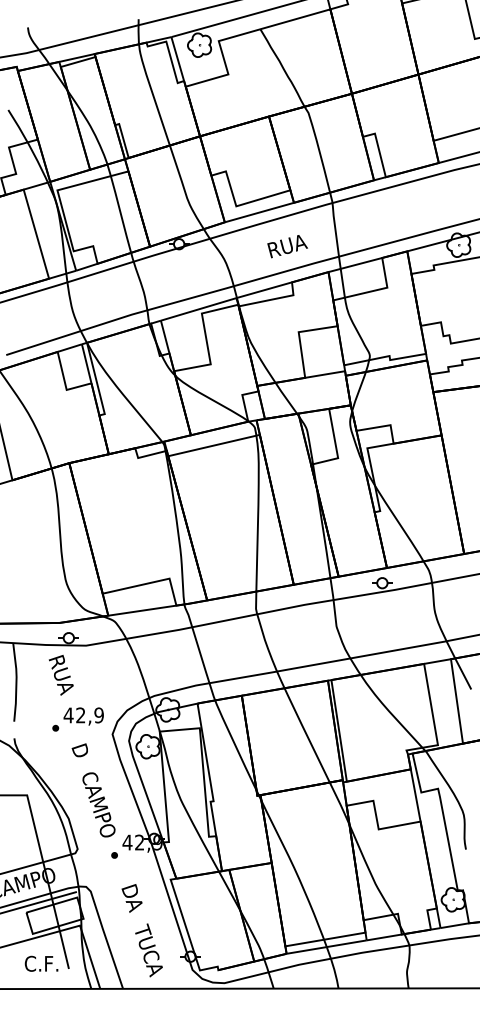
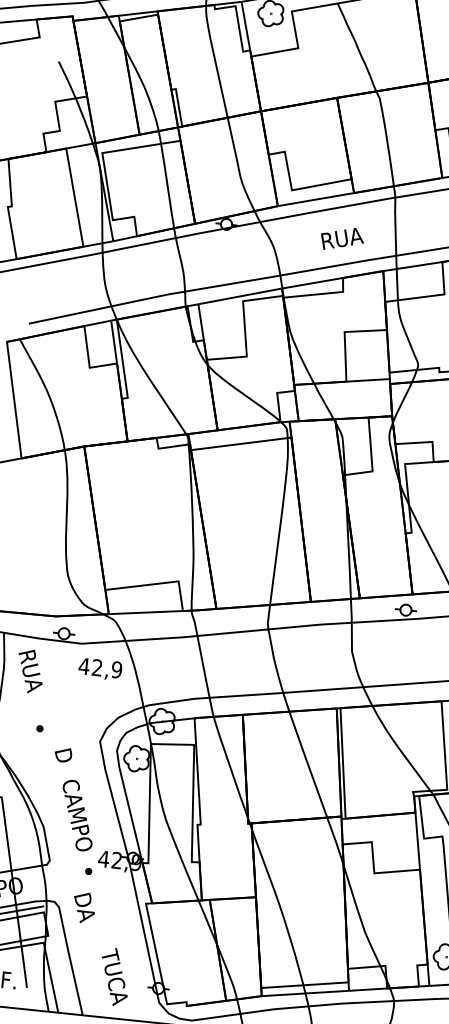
text: (60, 675) -> (29, 671), moved
text: (83, 716) -> (100, 669), moved
text: (131, 898) -> (83, 907), moved

